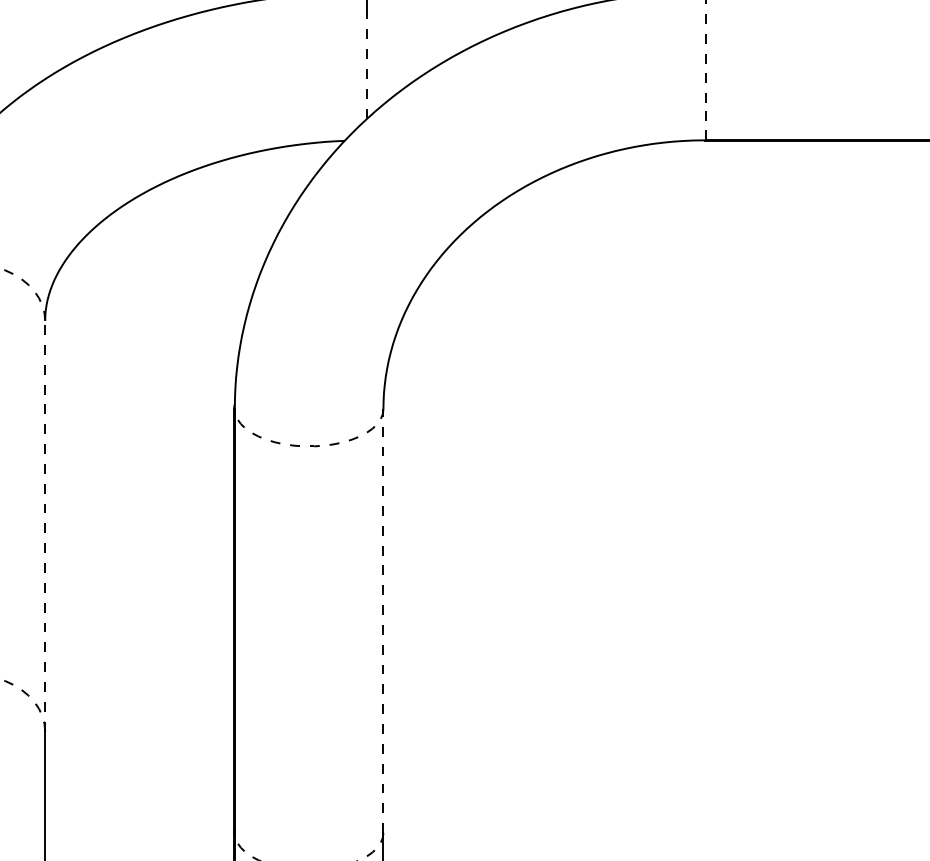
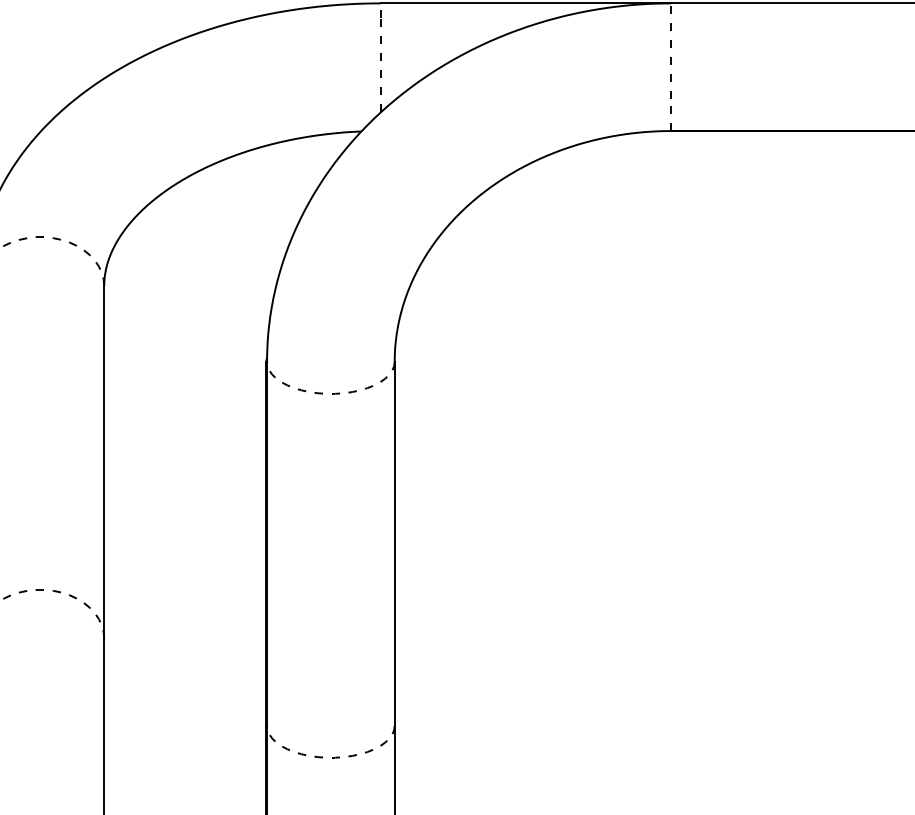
line: (45, 525) -> (104, 461), dashed -> solid
line: (383, 620) -> (394, 543), dashed -> solid

